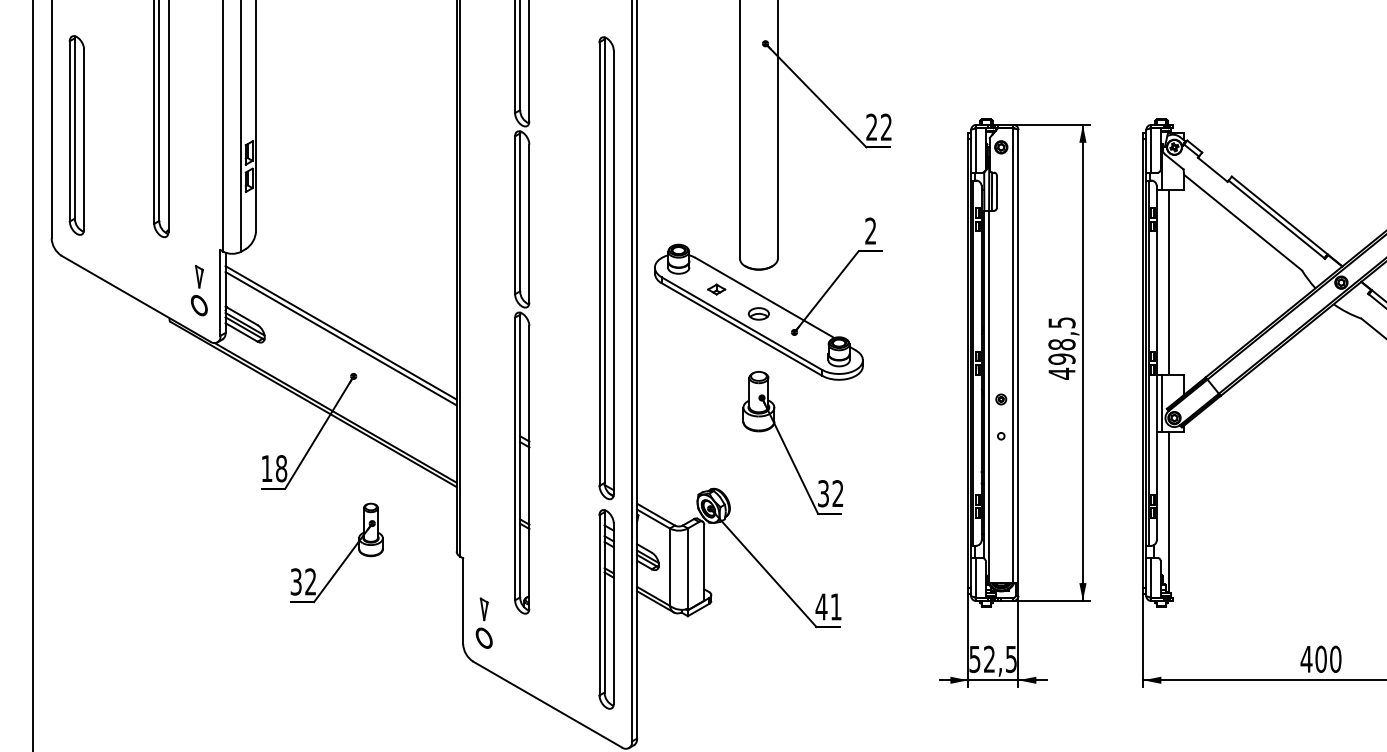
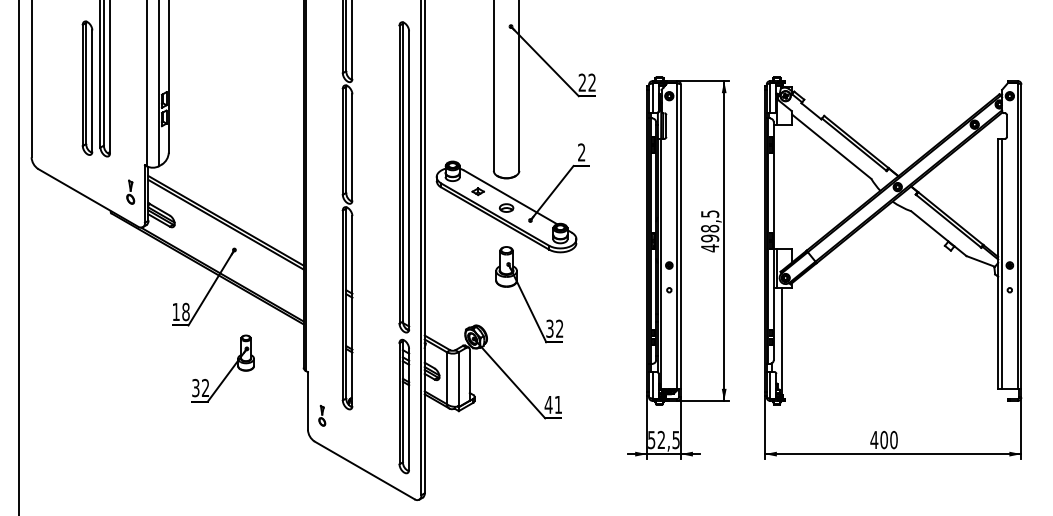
part: (76, 134) -> (87, 87), moved
line: (1169, 283) -> (782, 187), removed
part: (198, 289) -> (130, 191), size x0.7
part: (484, 622) -> (322, 415), size x0.6

